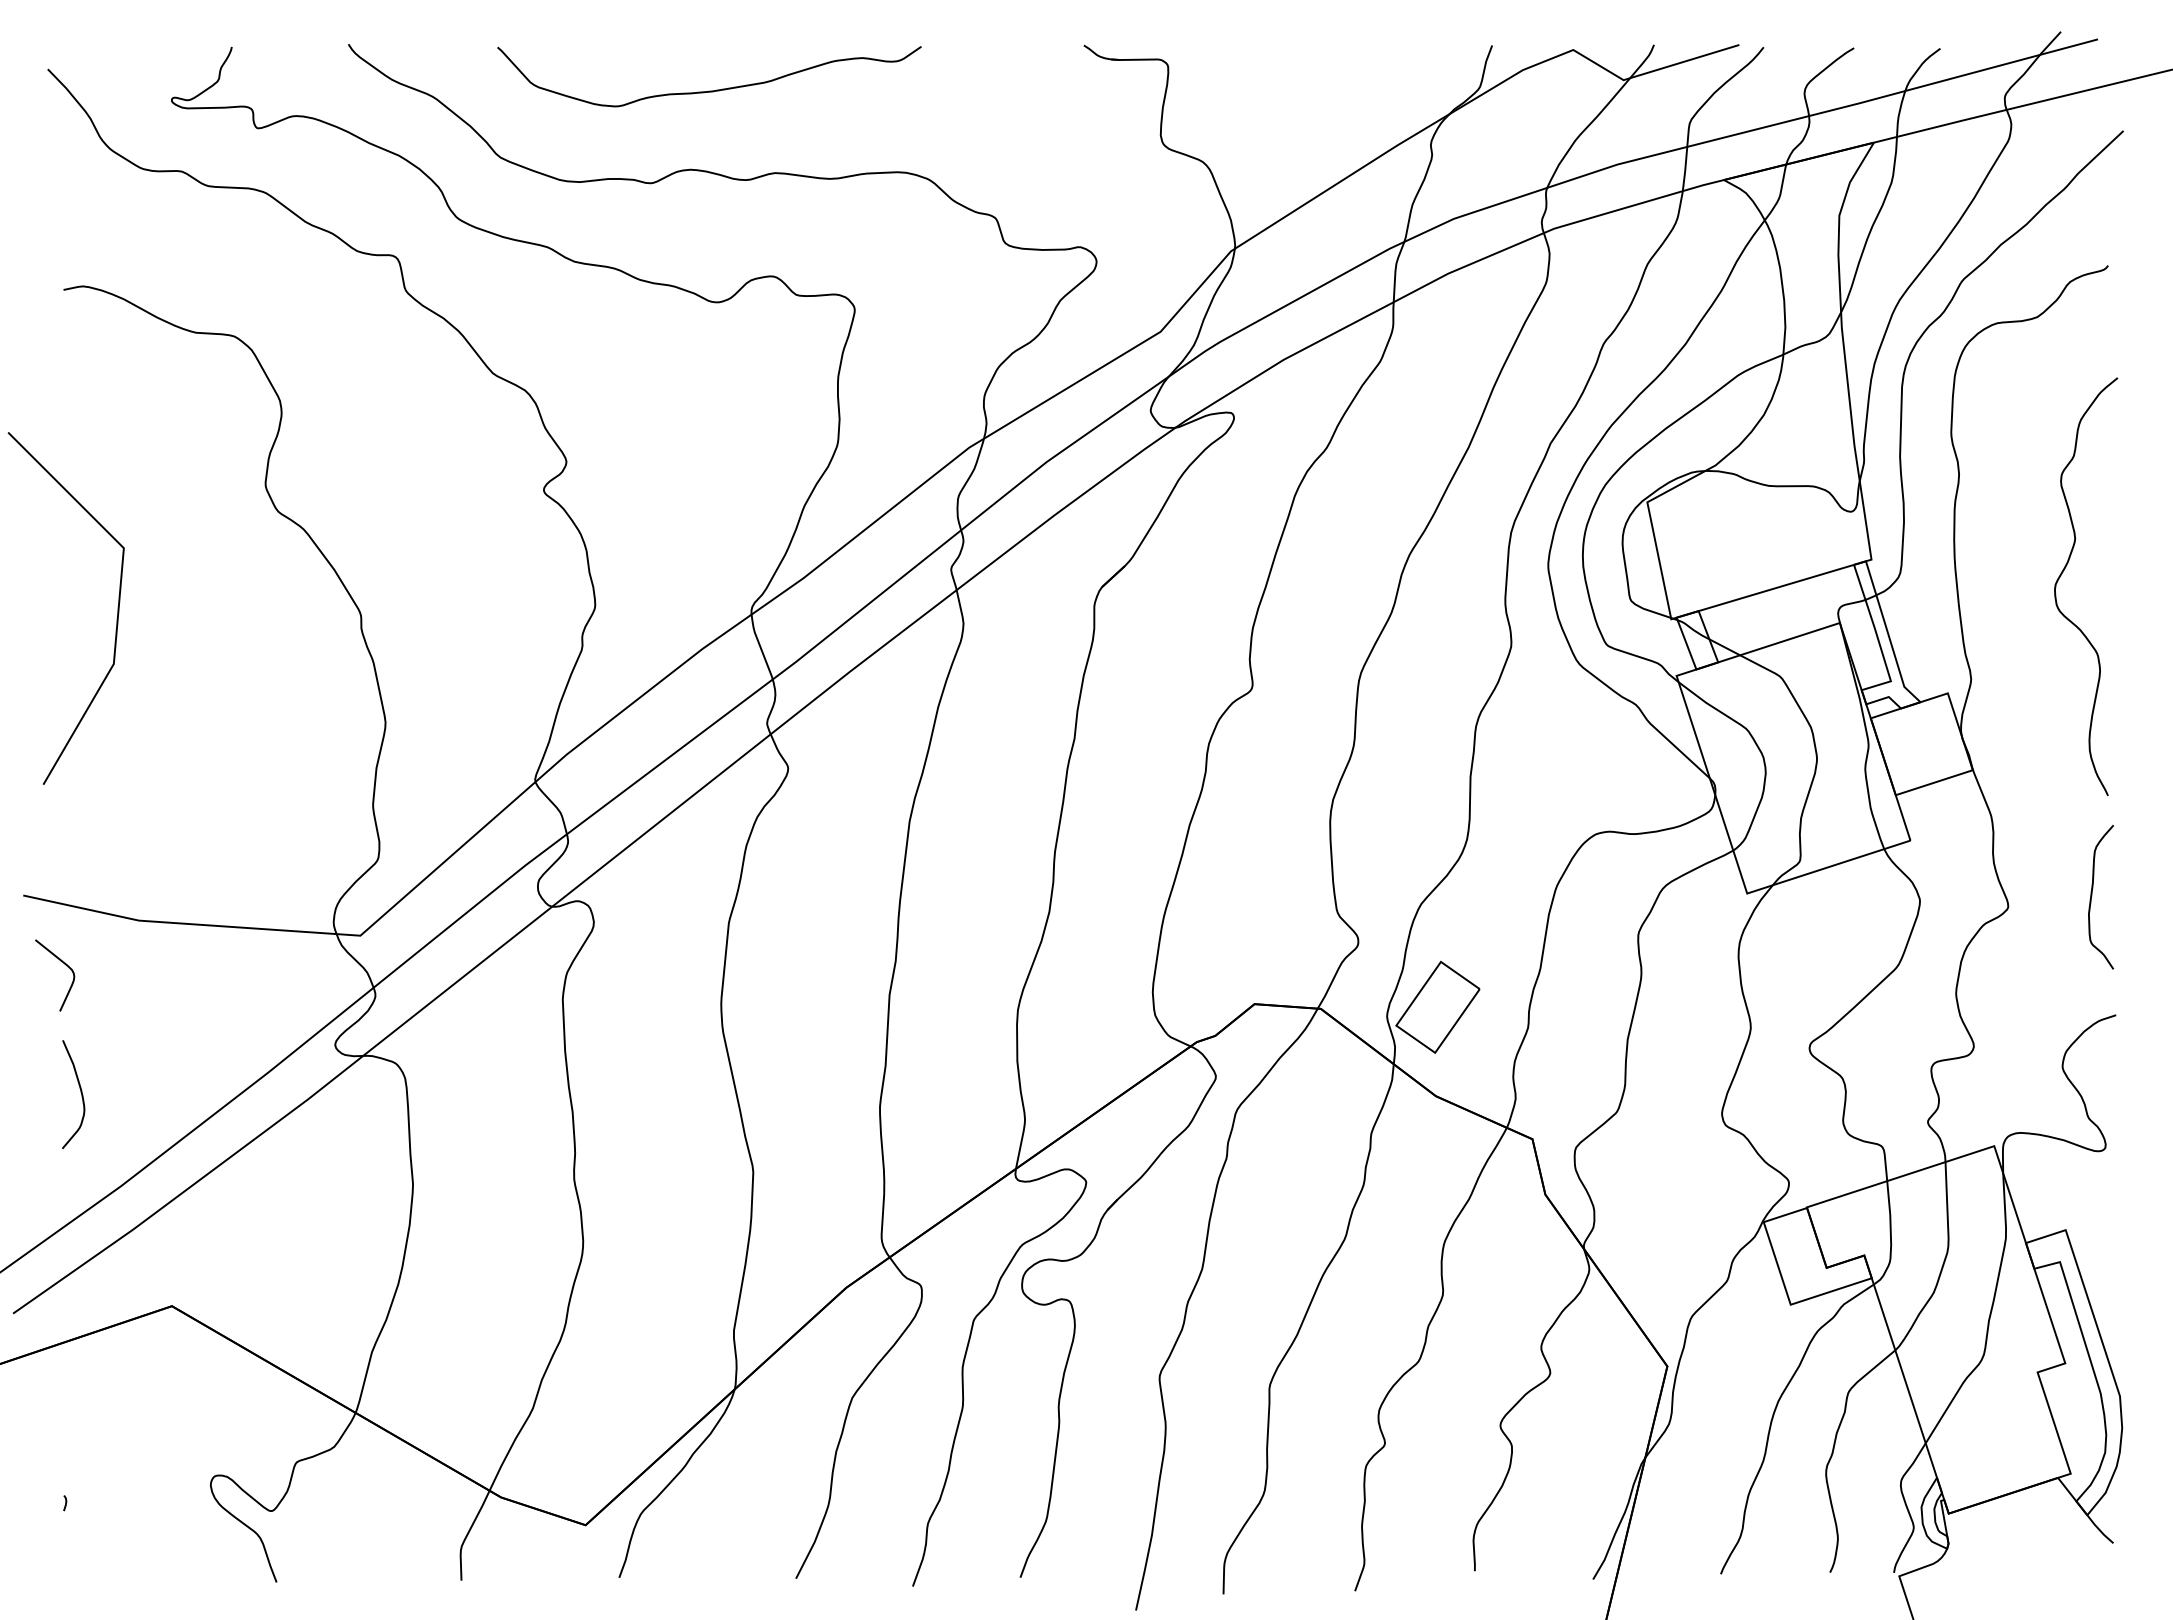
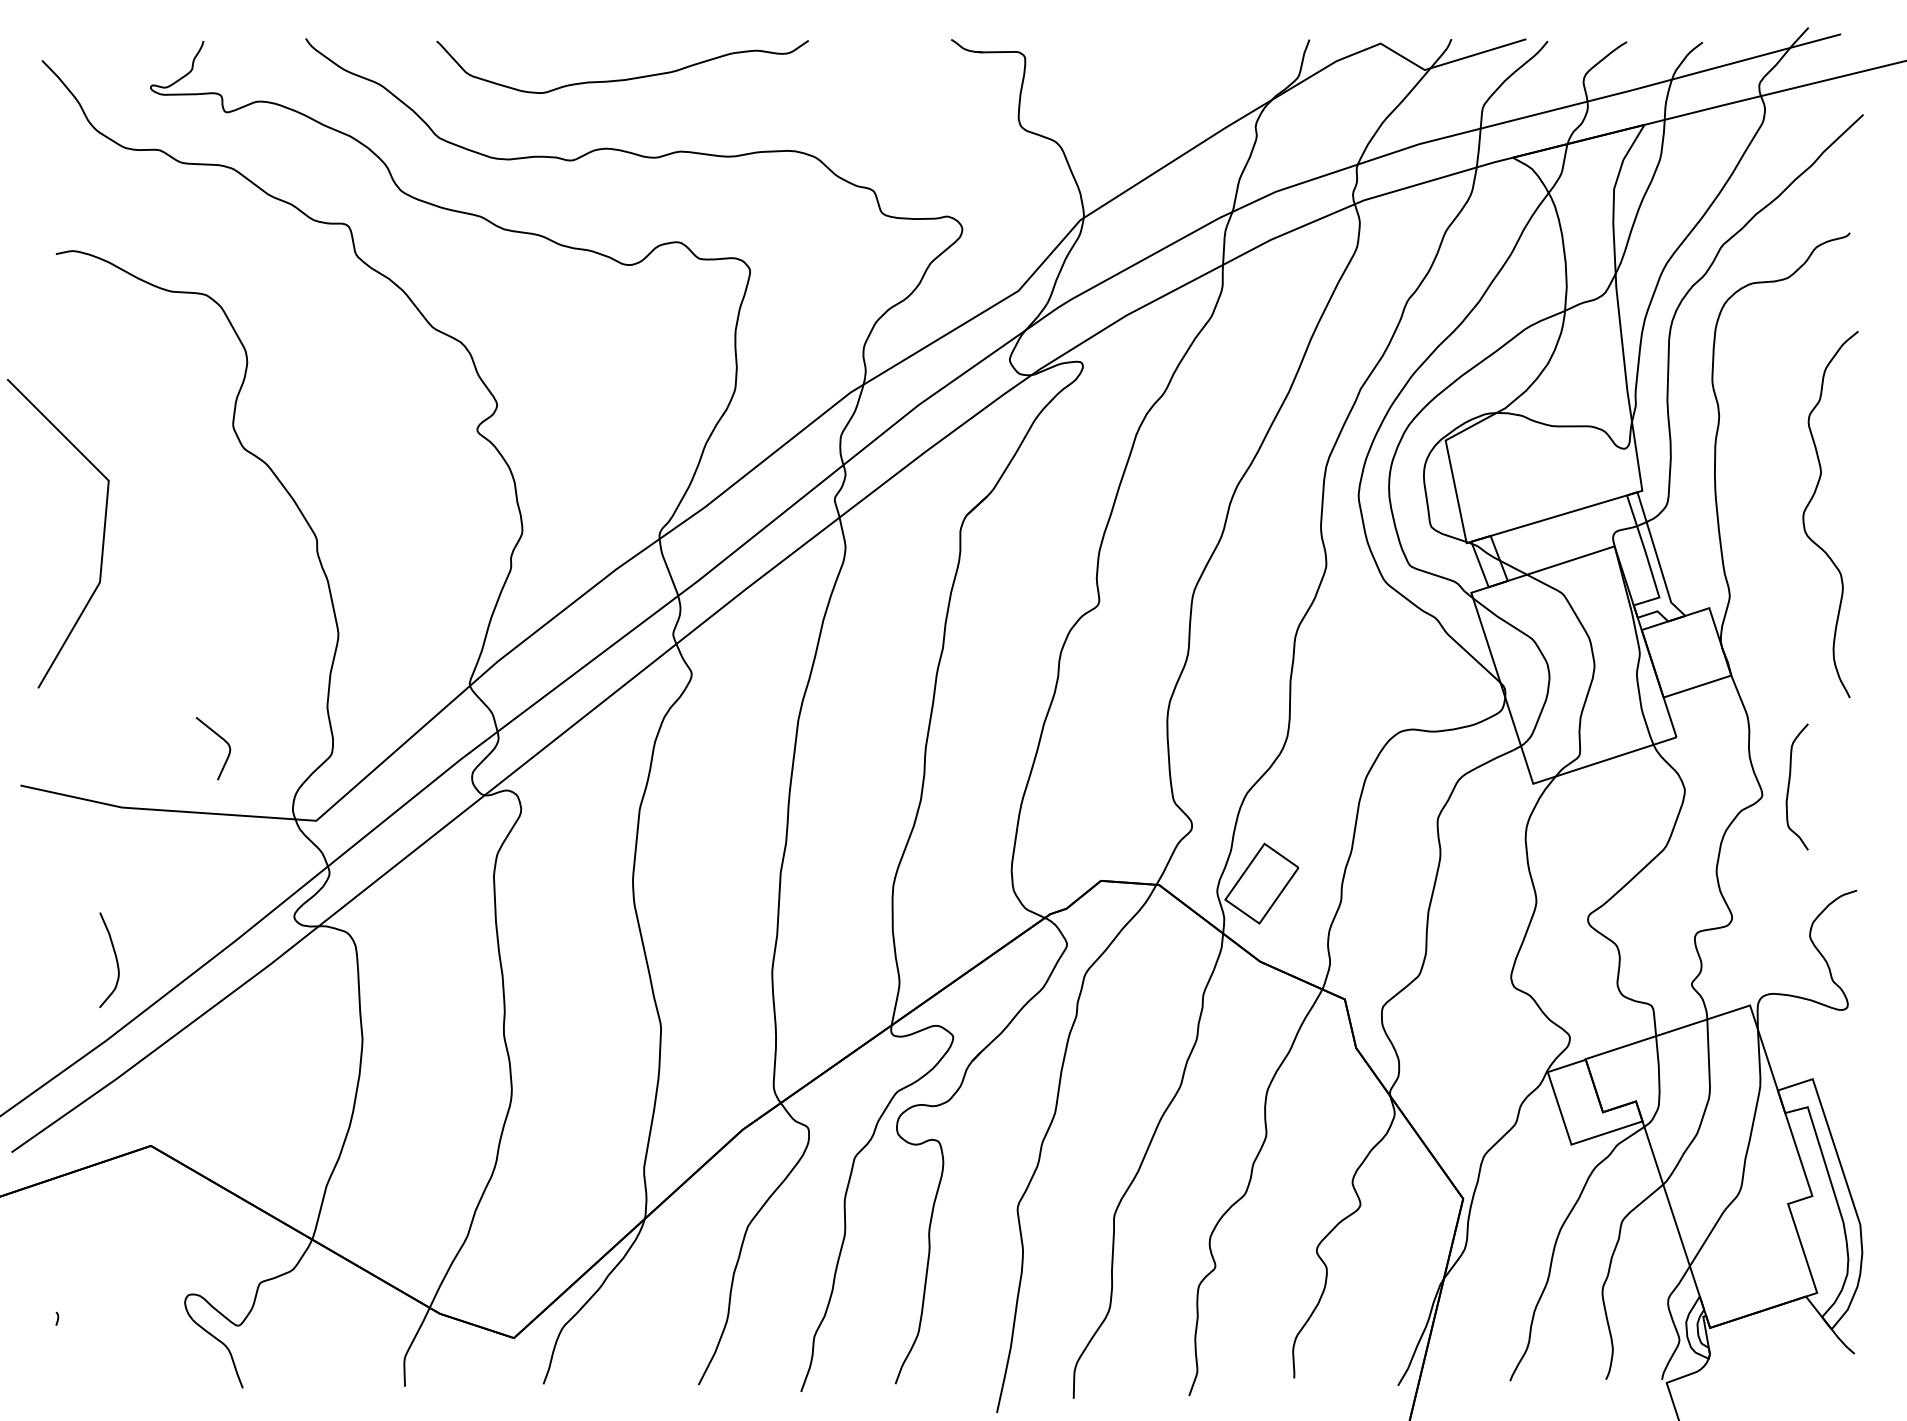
curve: (2092, 896) -> (1789, 786), moved
curve: (65, 965) -> (222, 739), moved
curve: (80, 1092) -> (115, 958), moved

